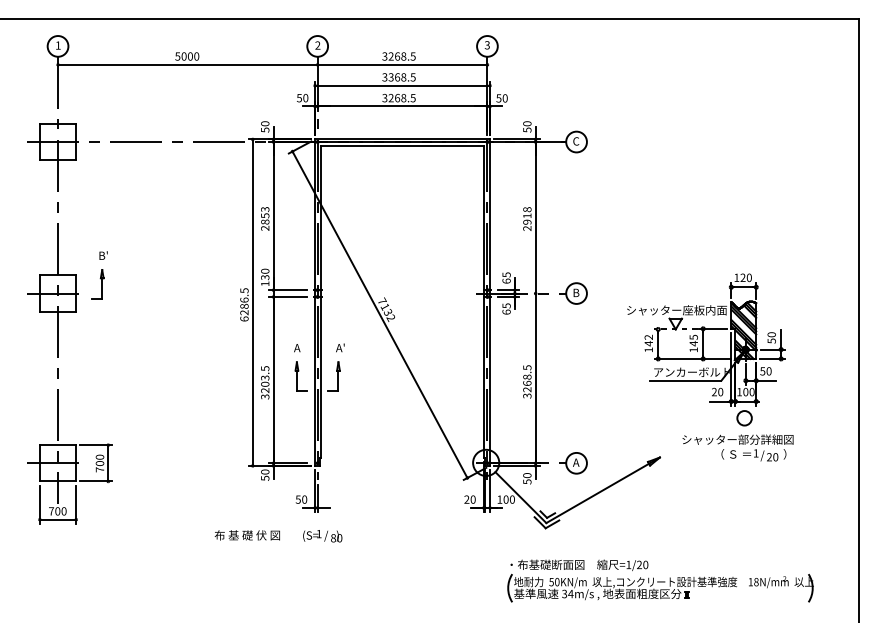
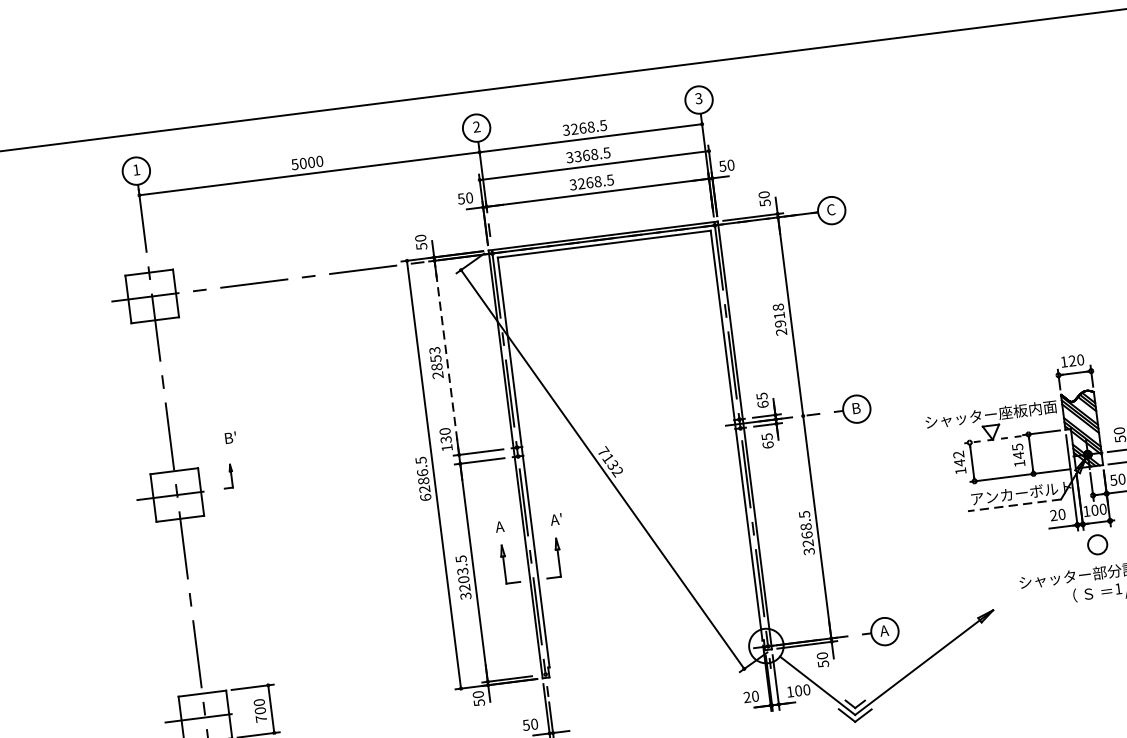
line: (273, 215) -> (446, 357), solid -> dashed
part: (97, 284) -> (227, 476), size x0.6
line: (685, 380) -> (1013, 505), solid -> dashed

